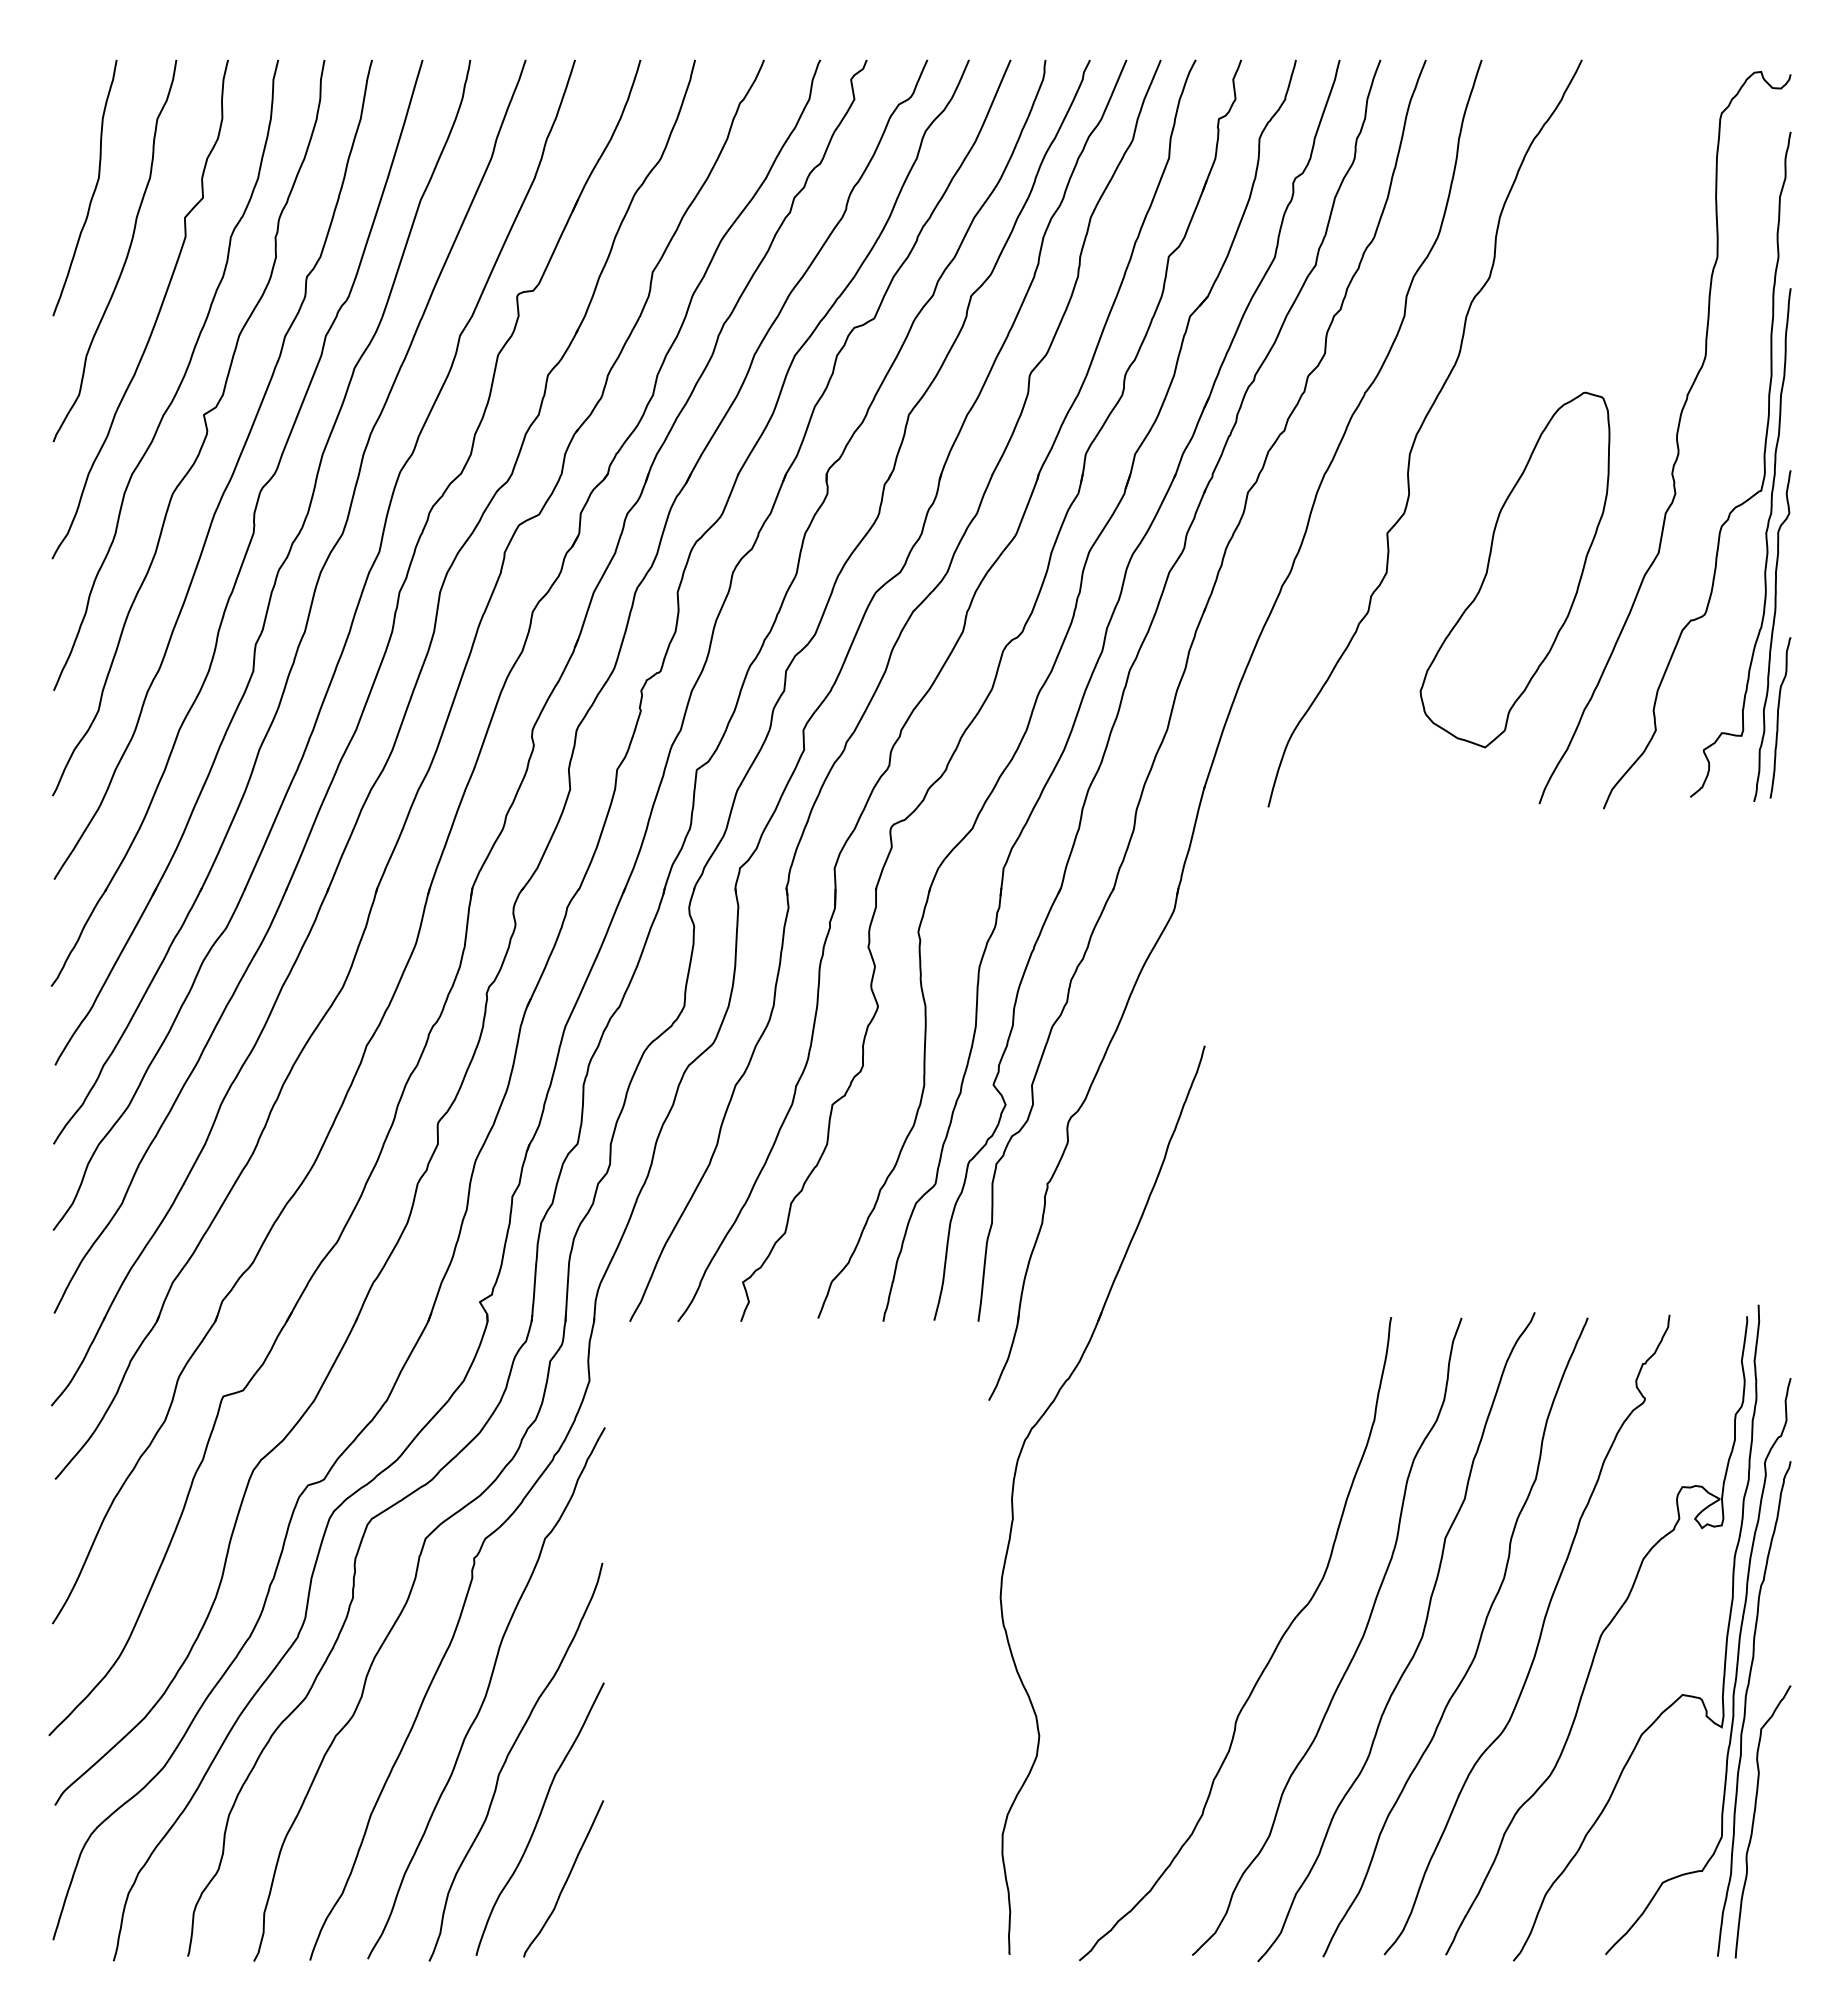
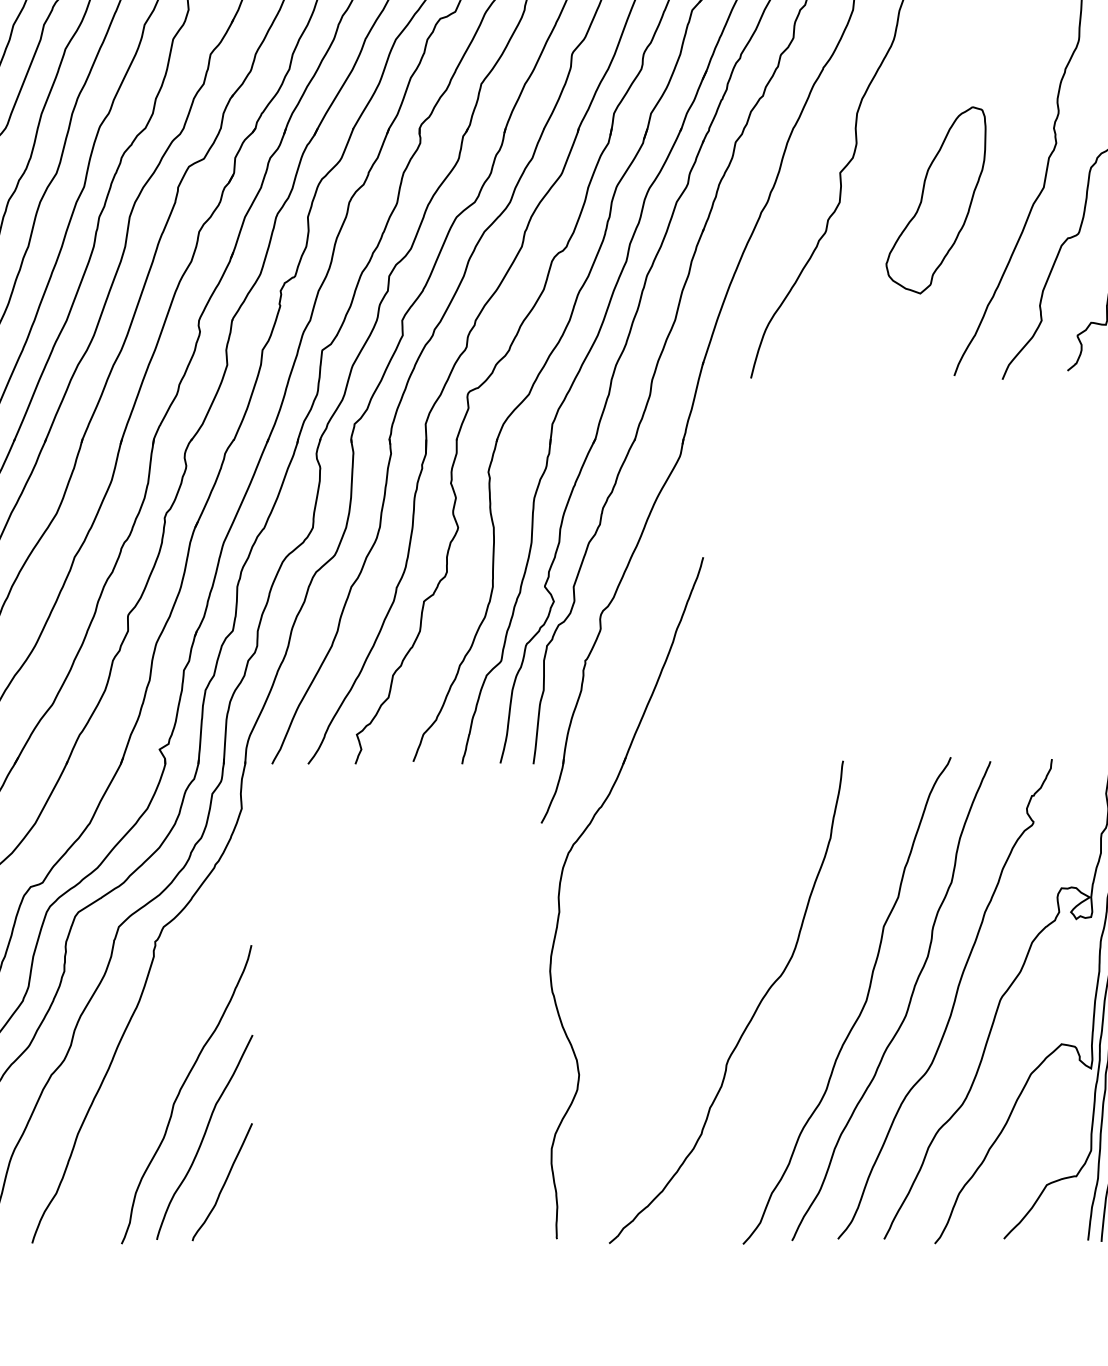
part: (1514, 569) -> (935, 200), size x0.7
curve: (1356, 1647) -> (817, 1008), removed
curve: (486, 1693) -> (164, 1043), removed

